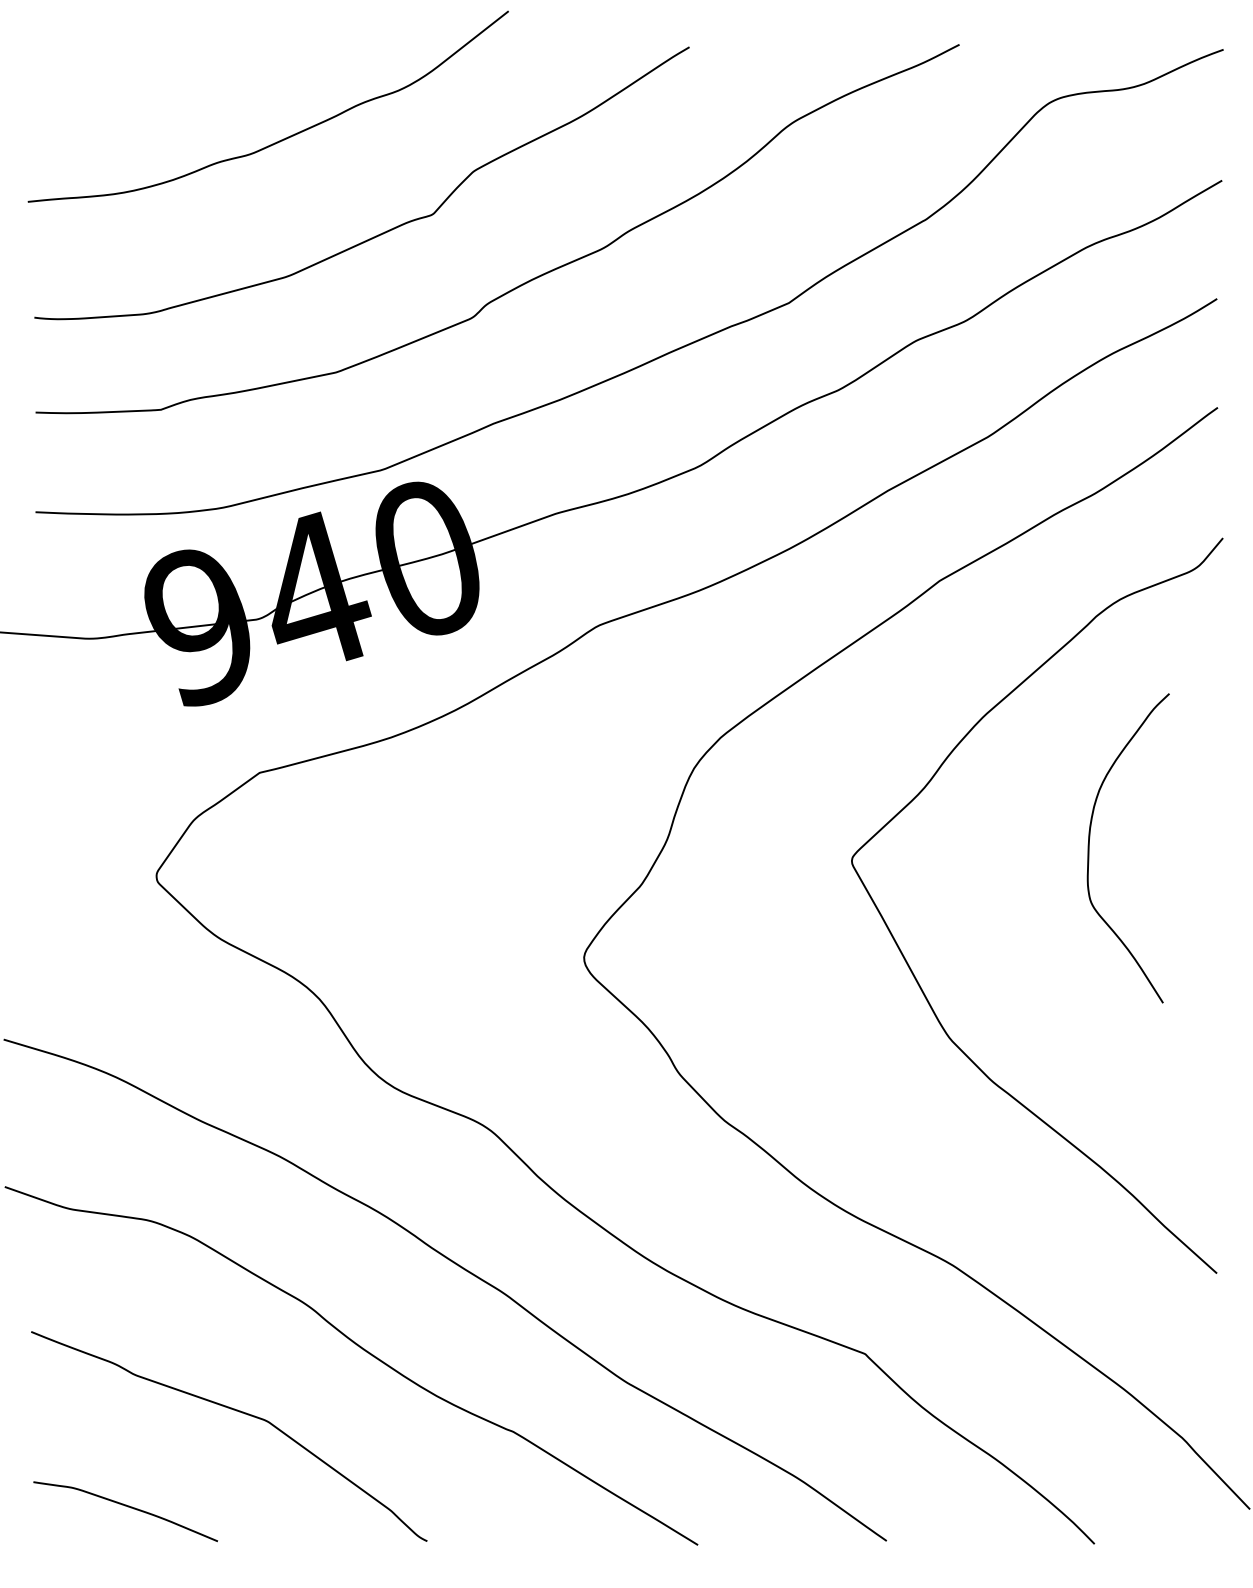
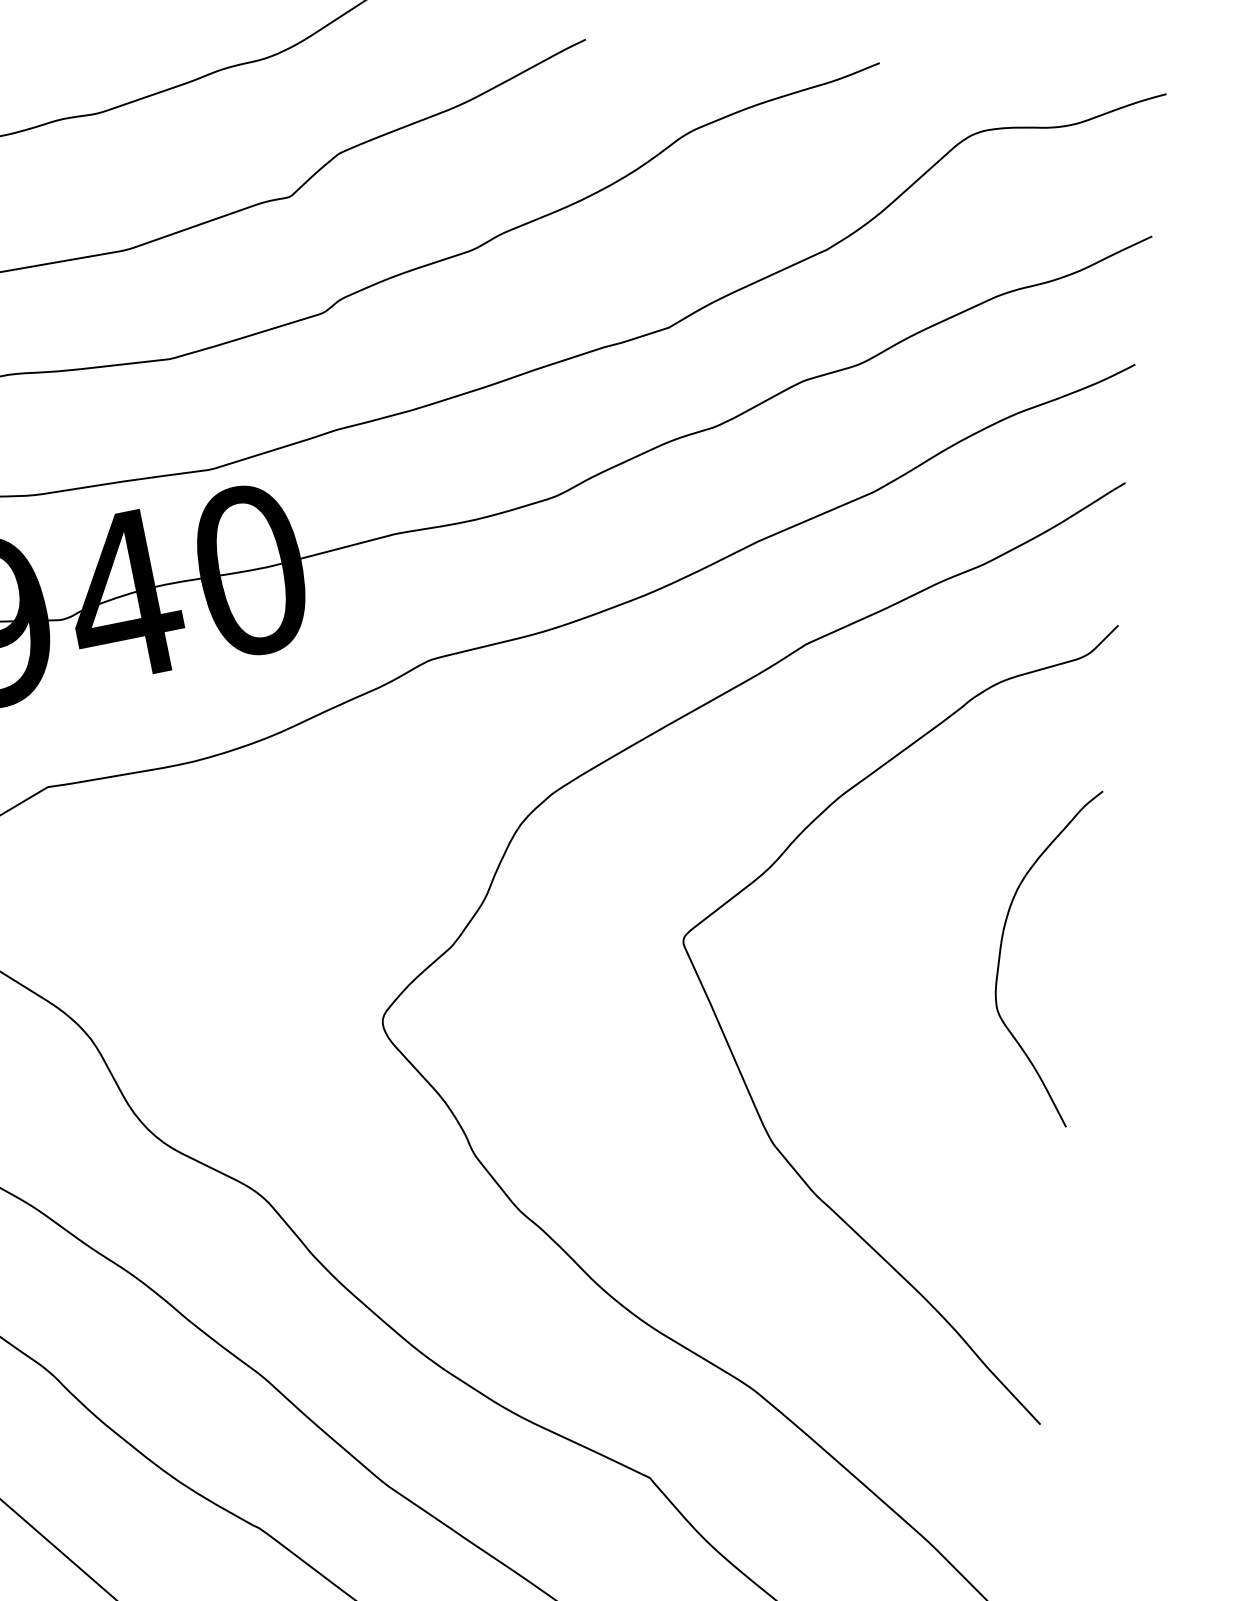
curve: (1089, 848) -> (1001, 951), moved

